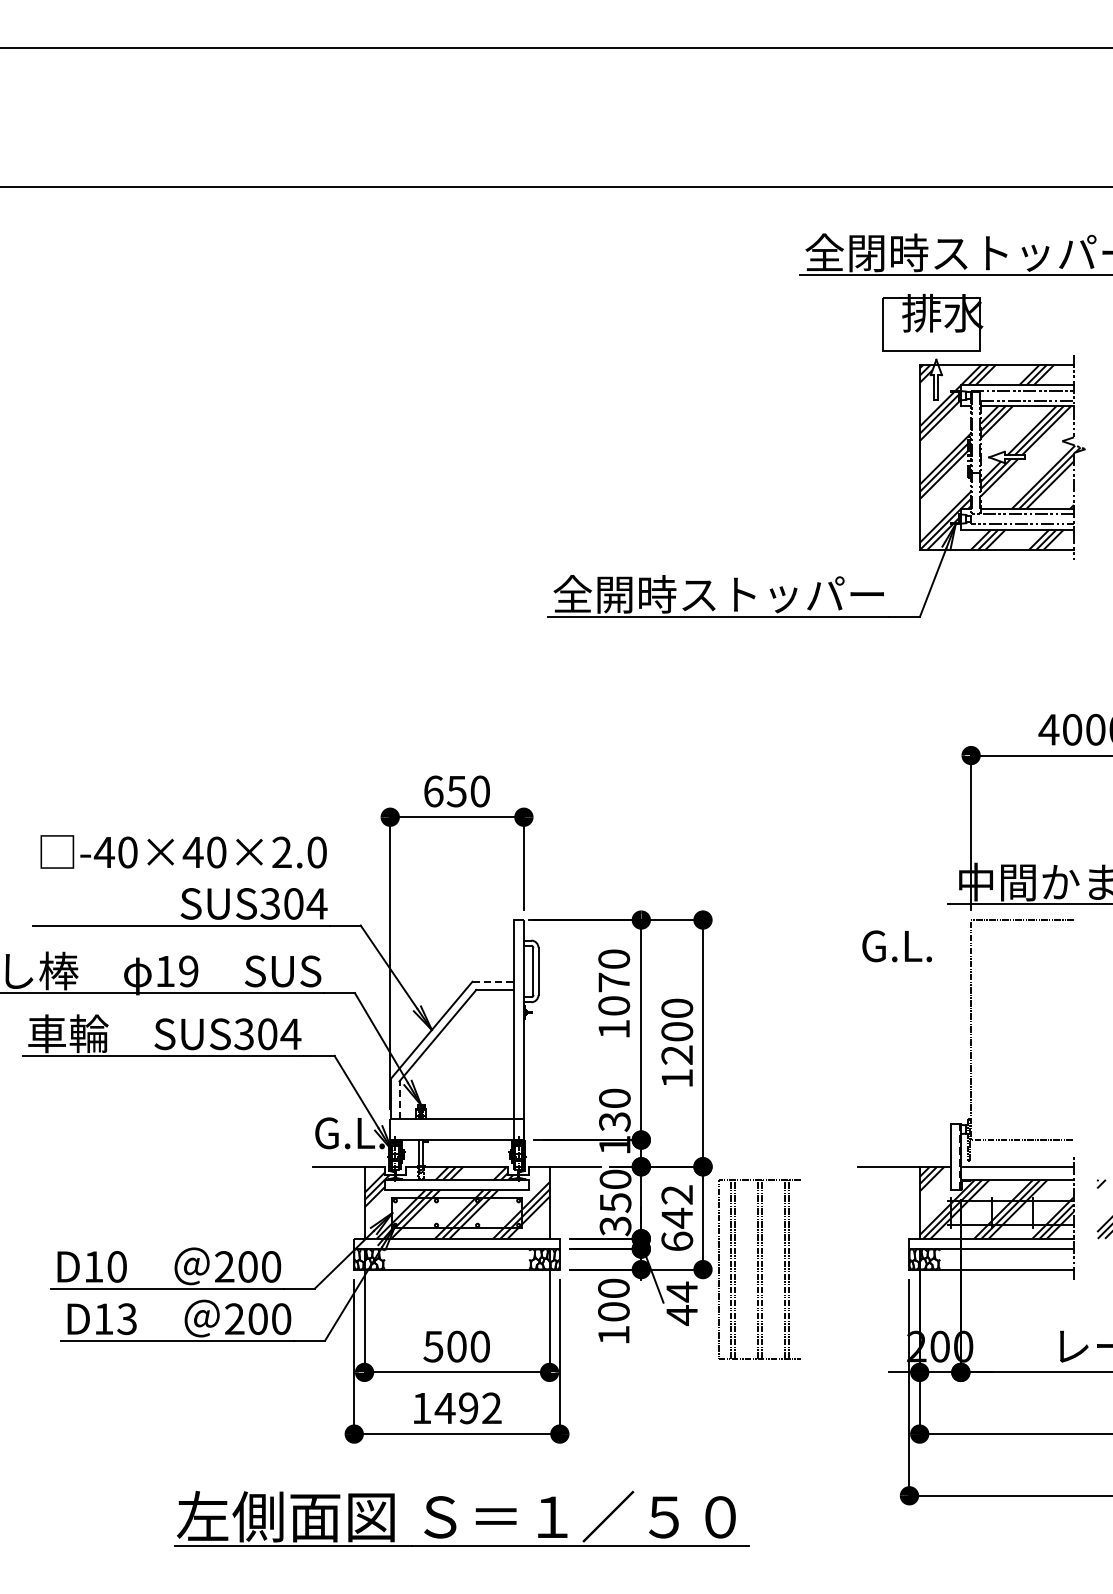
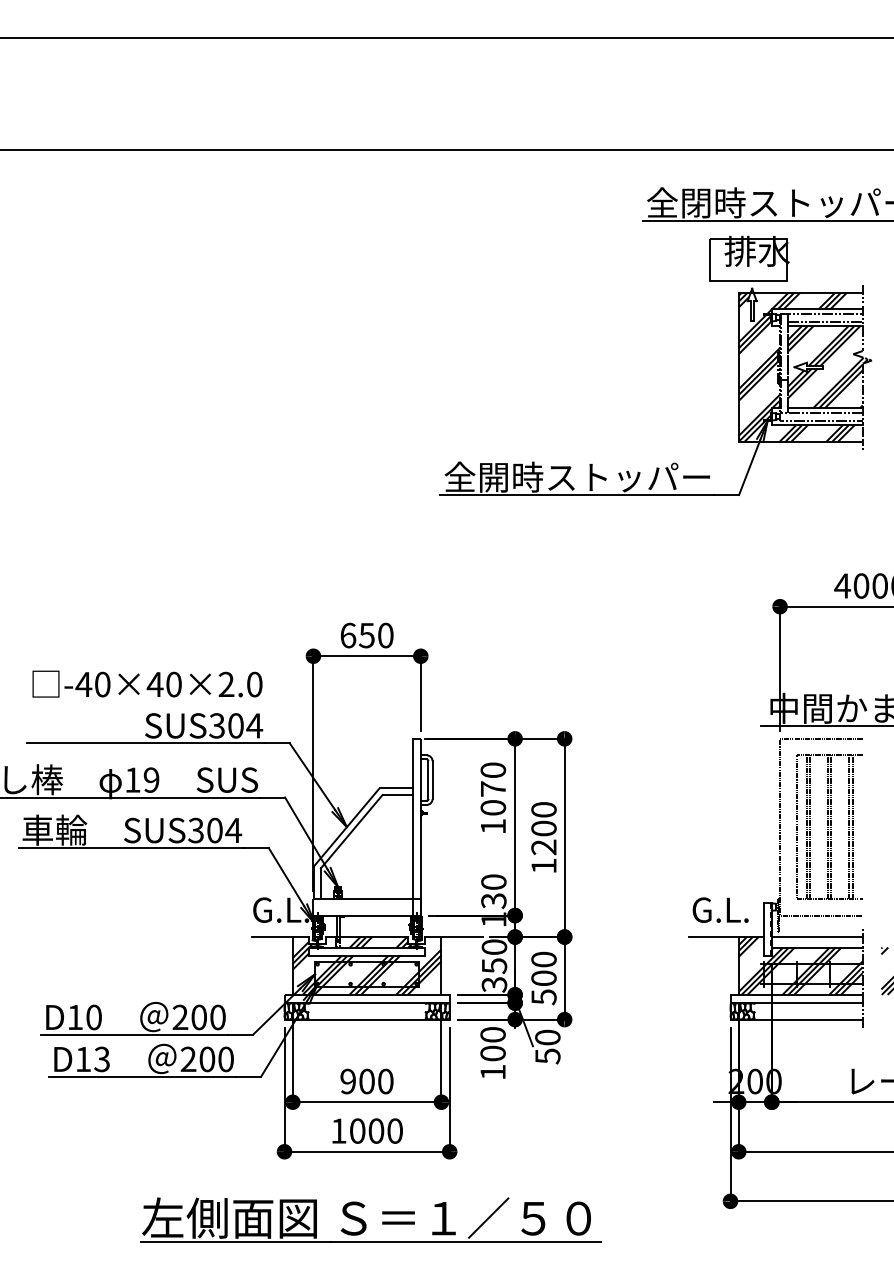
text: (896, 946) -> (720, 910), moved
line: (493, 981) -> (396, 788), dashed -> solid
line: (399, 1099) -> (320, 882), dashed -> solid
text: (677, 1218) -> (544, 978), 642 -> 500
part: (759, 1268) -> (829, 826), moved
text: (681, 1303) -> (547, 1046), 44 -> 50
text: (433, 1346) -> (348, 1081), 500 -> 900
text: (467, 1408) -> (375, 1131), 1492 -> 1000

